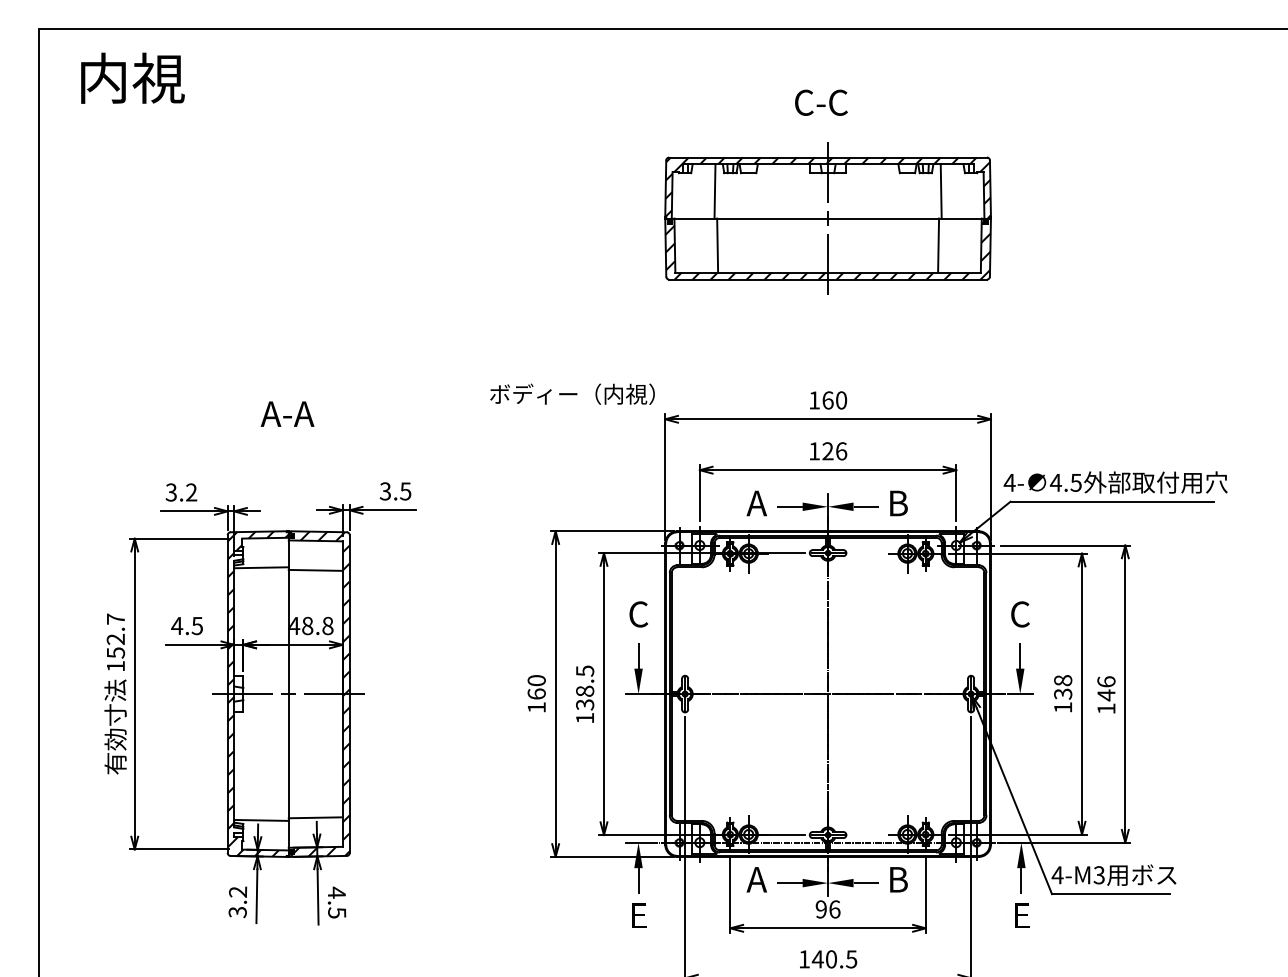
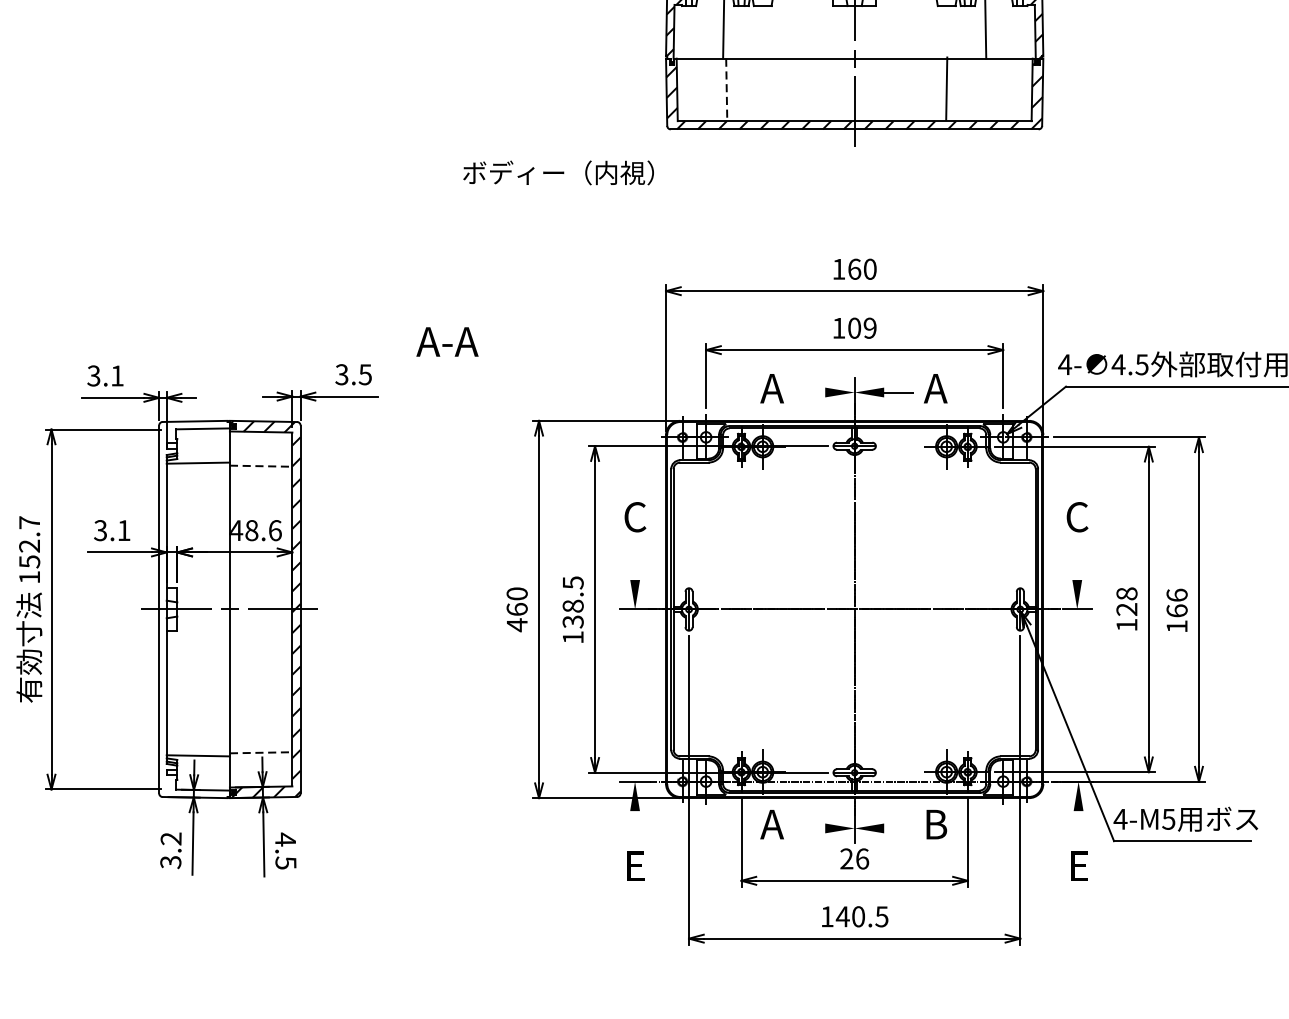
line: (717, 245) -> (726, 89), solid -> dashed
line: (938, 245) -> (946, 88), moved
text: (572, 393) -> (558, 172), moved
text: (287, 413) -> (447, 341), moved
text: (834, 451) -> (862, 328), 126 -> 109
text: (191, 492) -> (117, 375), 3.2 -> 3.1
text: (898, 503) -> (936, 388), B -> A
line: (789, 506) -> (809, 392), removed
line: (315, 570) -> (260, 466), solid -> dashed
text: (186, 625) -> (111, 530), 4.5 -> 3.1
text: (327, 625) -> (274, 530), 48.8 -> 48.6
line: (638, 655) -> (635, 564), removed
line: (1020, 655) -> (1077, 564), removed
hatch: (257, 693) -> (193, 608), removed
text: (1063, 693) -> (1127, 608), 138 -> 128
text: (1106, 695) -> (1177, 611), 146 -> 166
text: (536, 707) -> (516, 625), 160 -> 460
line: (315, 817) -> (260, 752), solid -> dashed
text: (1099, 874) -> (1169, 818), 4-M3 -> 4-M5
line: (638, 880) -> (635, 825), removed
line: (1021, 880) -> (1078, 825), removed
line: (789, 883) -> (809, 828), removed
line: (866, 883) -> (899, 828), removed
text: (820, 909) -> (845, 859), 96 -> 26

